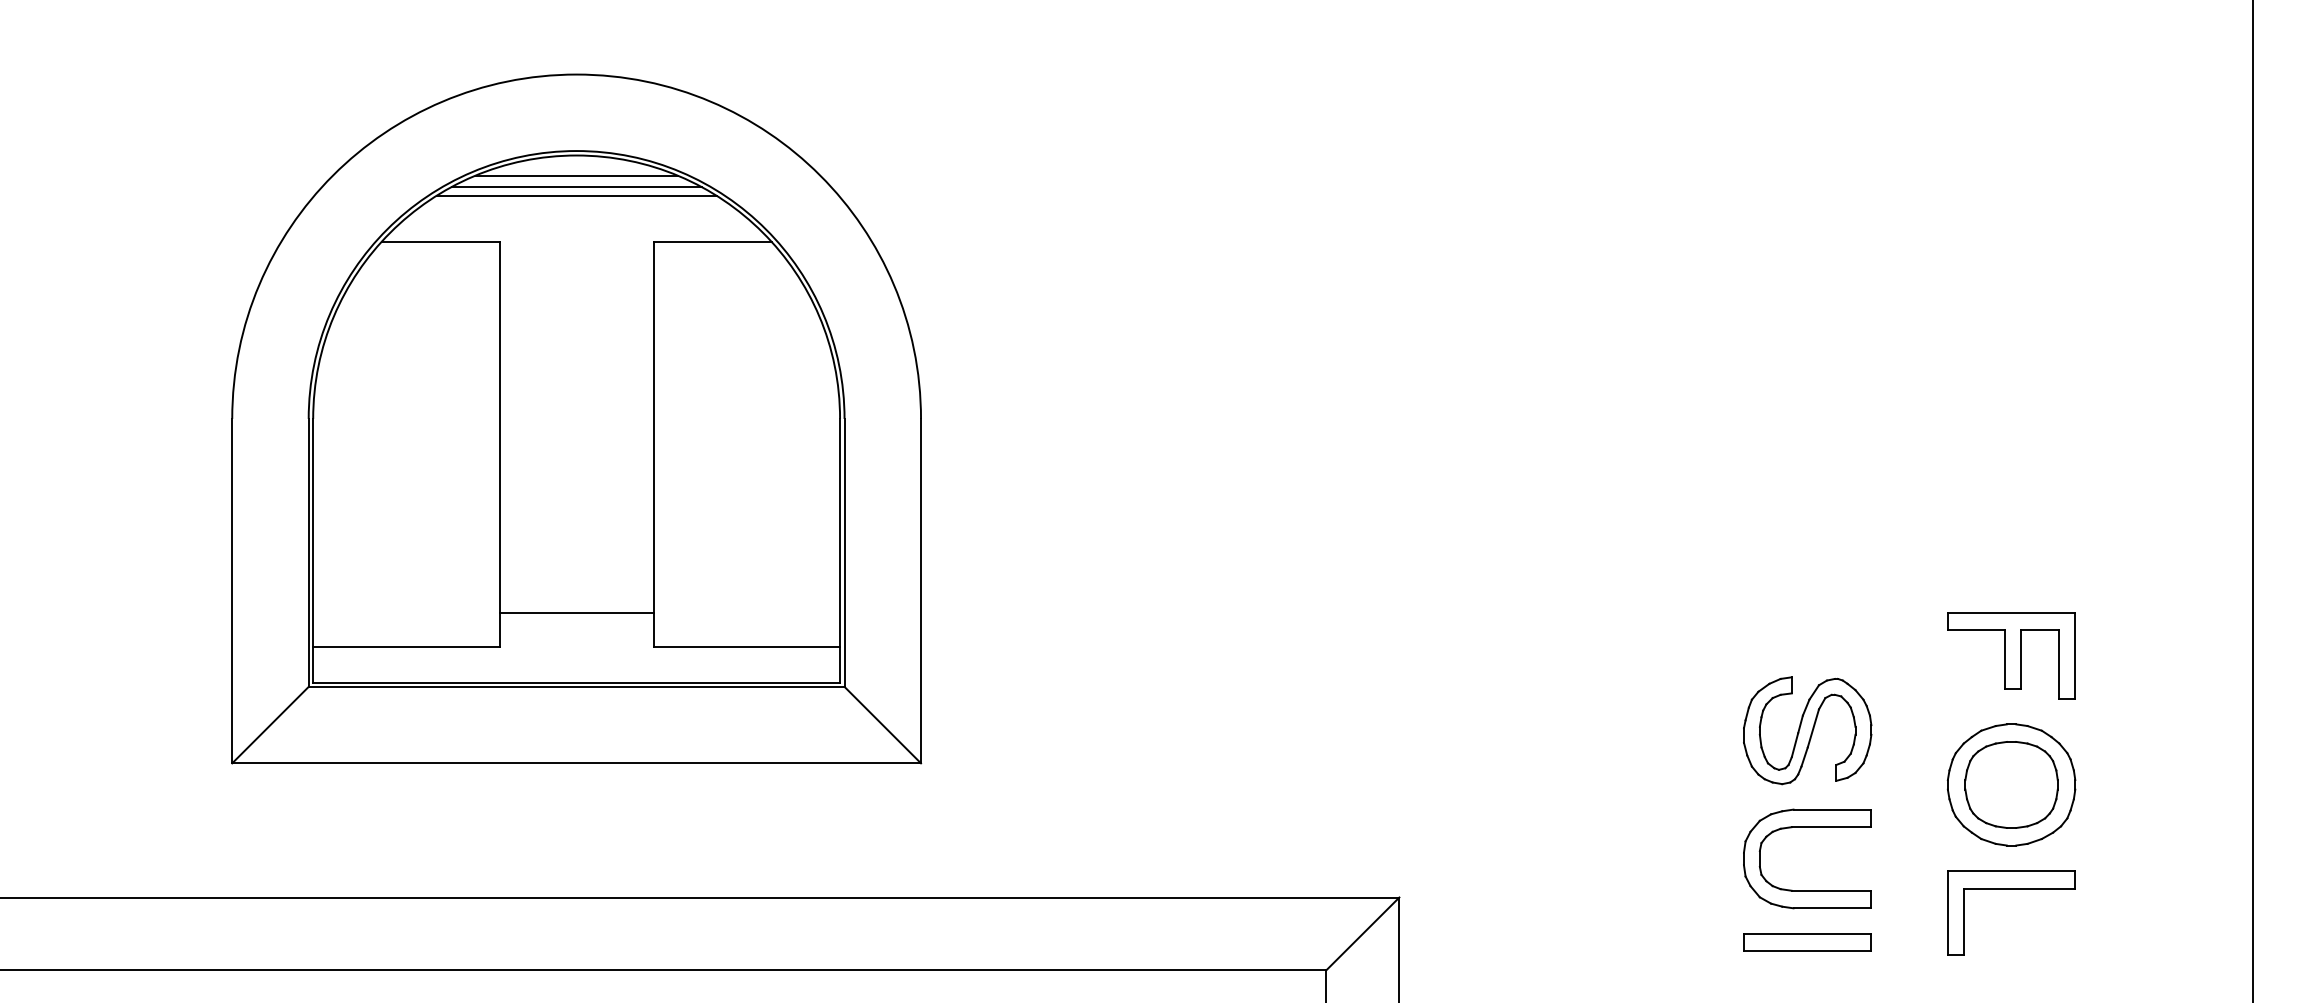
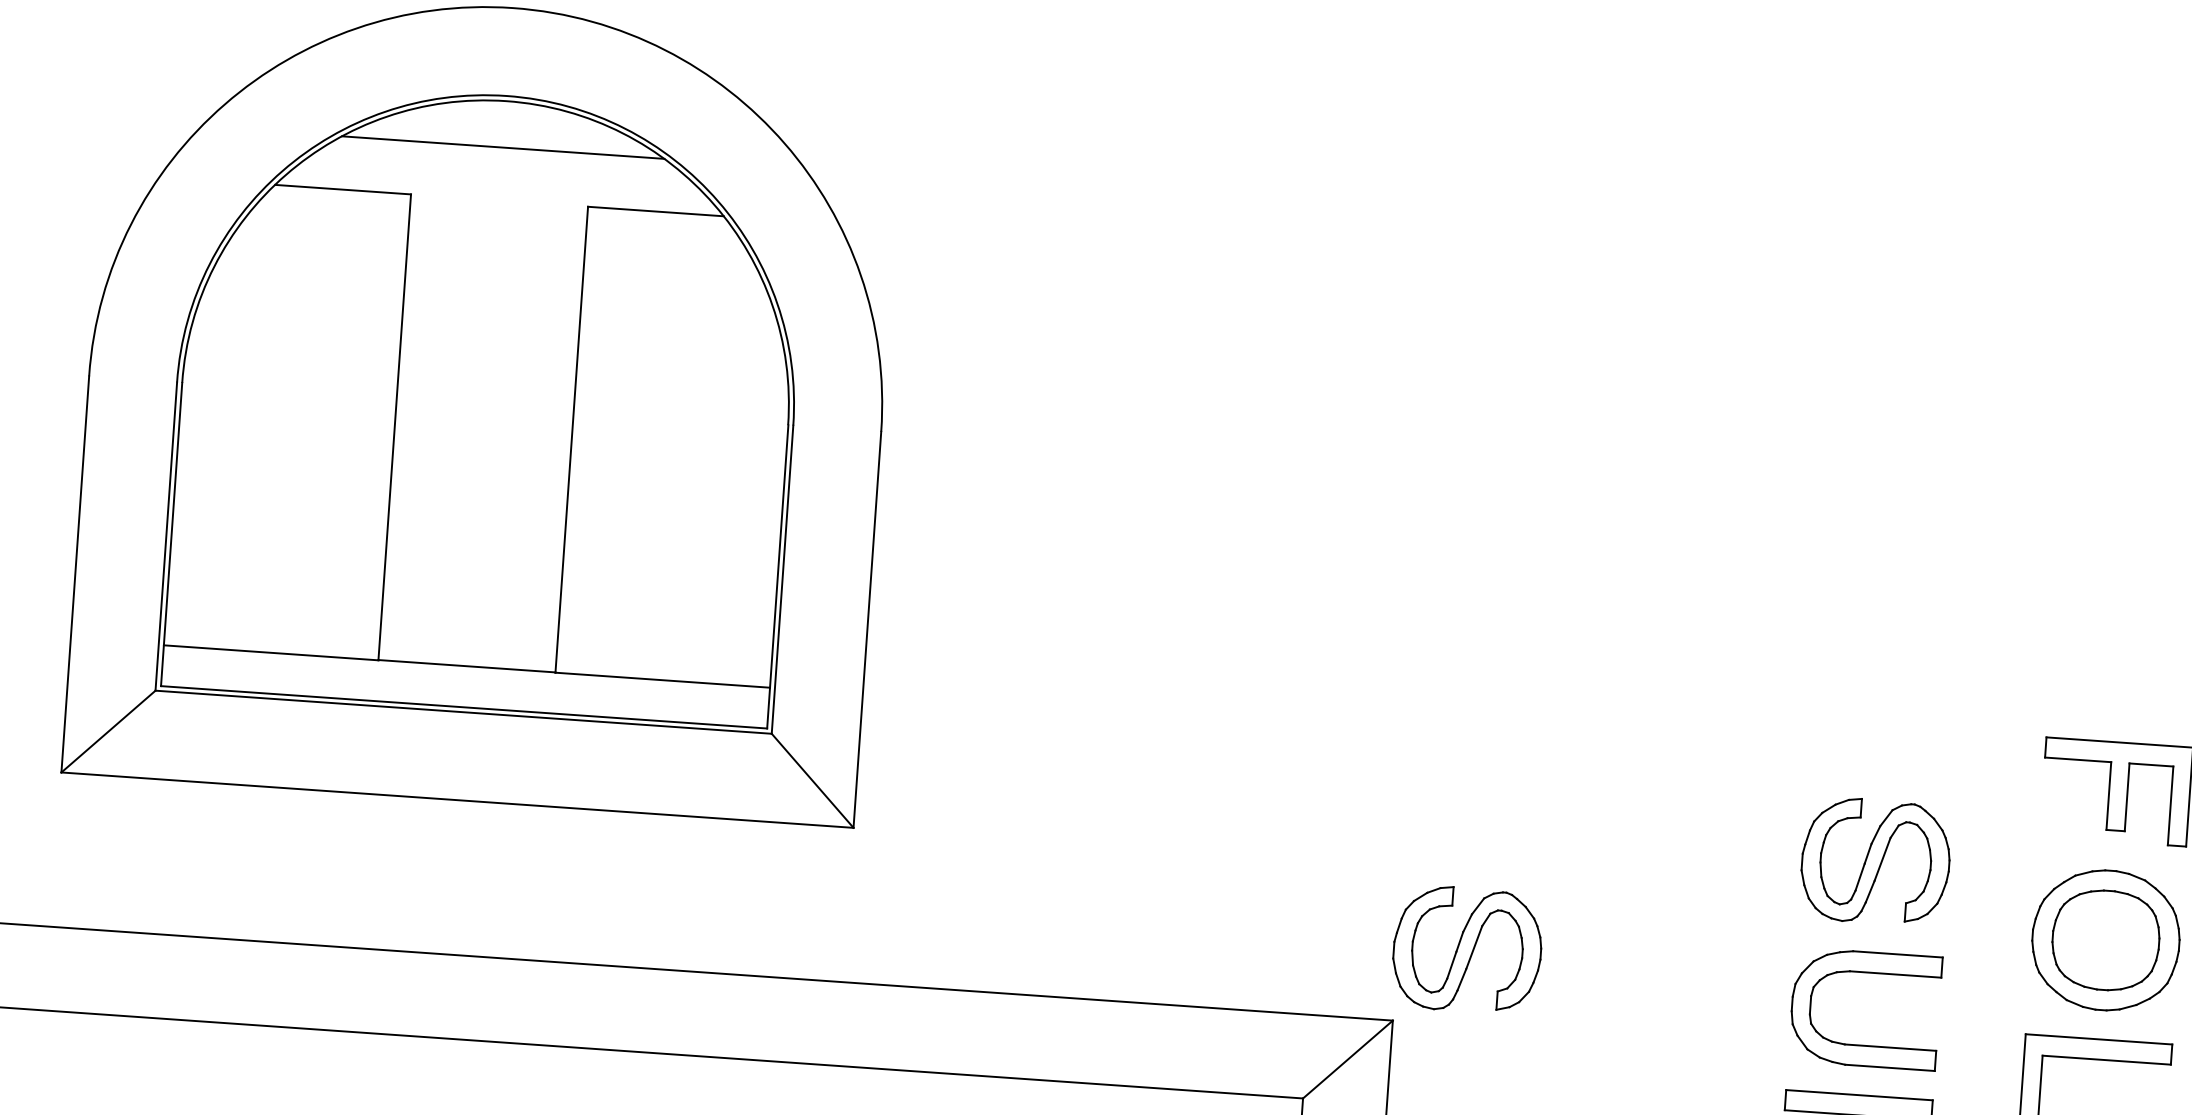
line: (576, 175) -> (504, 124), removed
line: (576, 187) -> (503, 137), removed
line: (576, 612) -> (466, 665), moved
part: (1459, 831) -> (1467, 949), added

